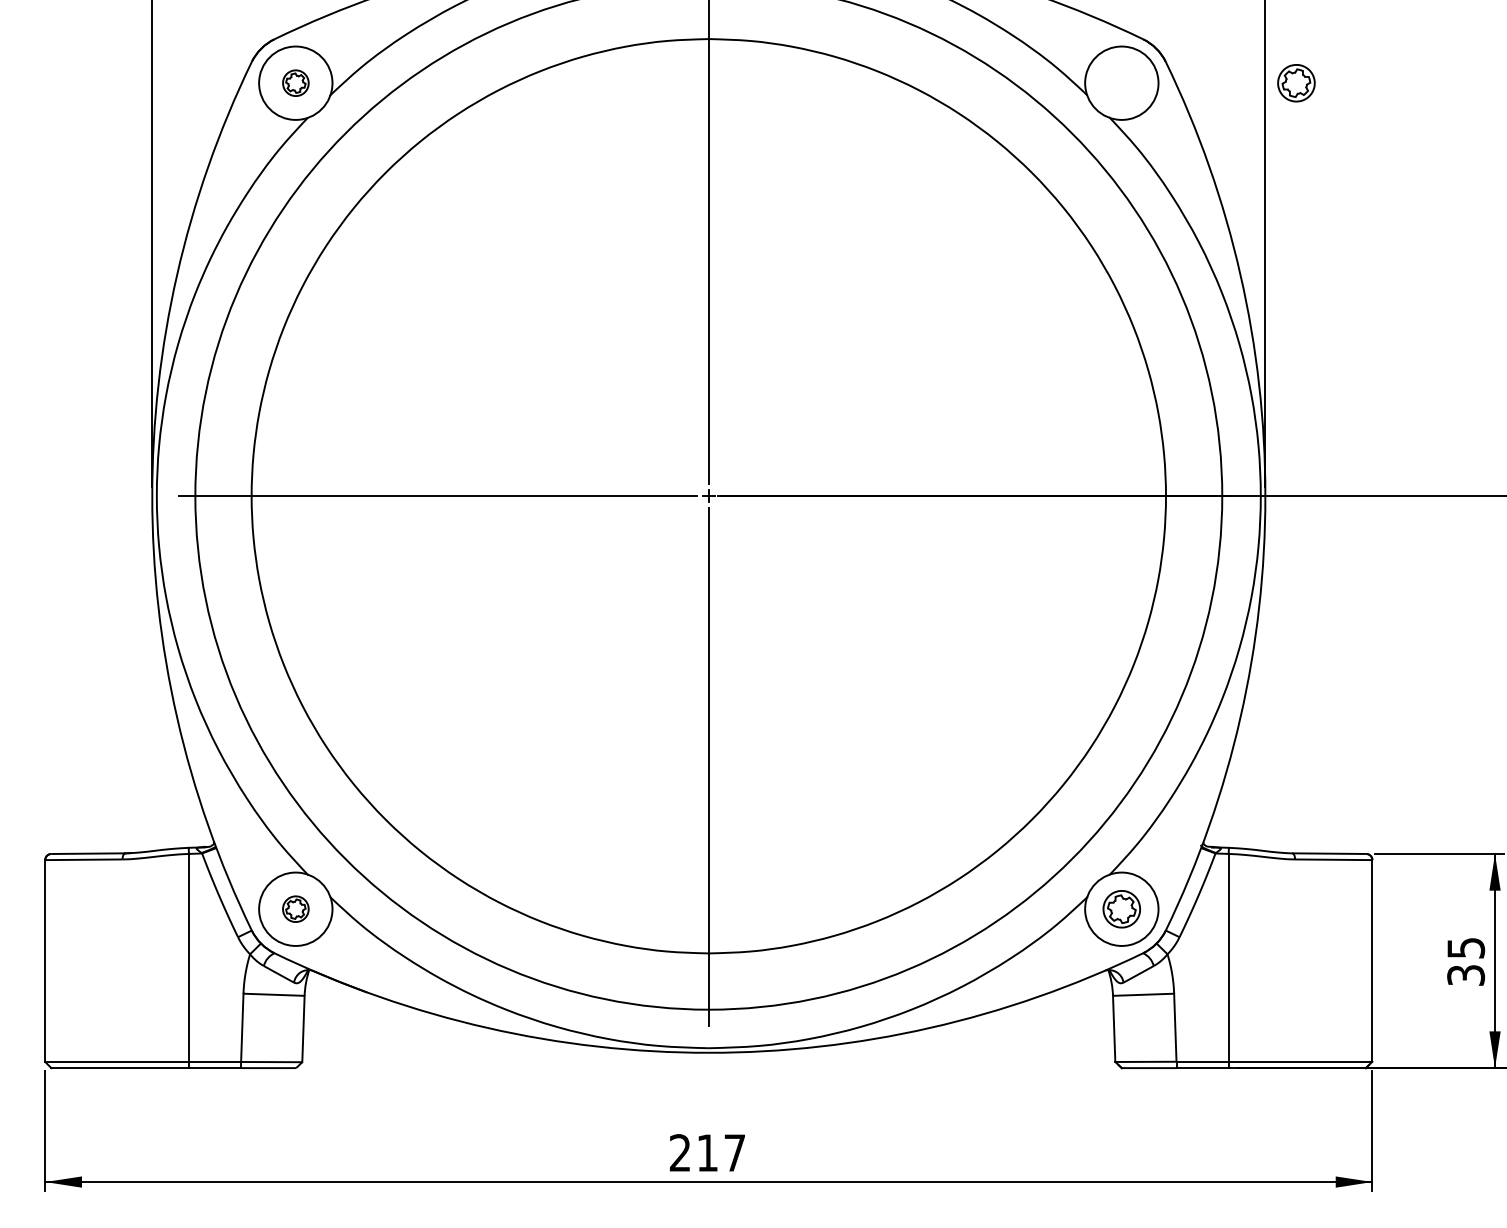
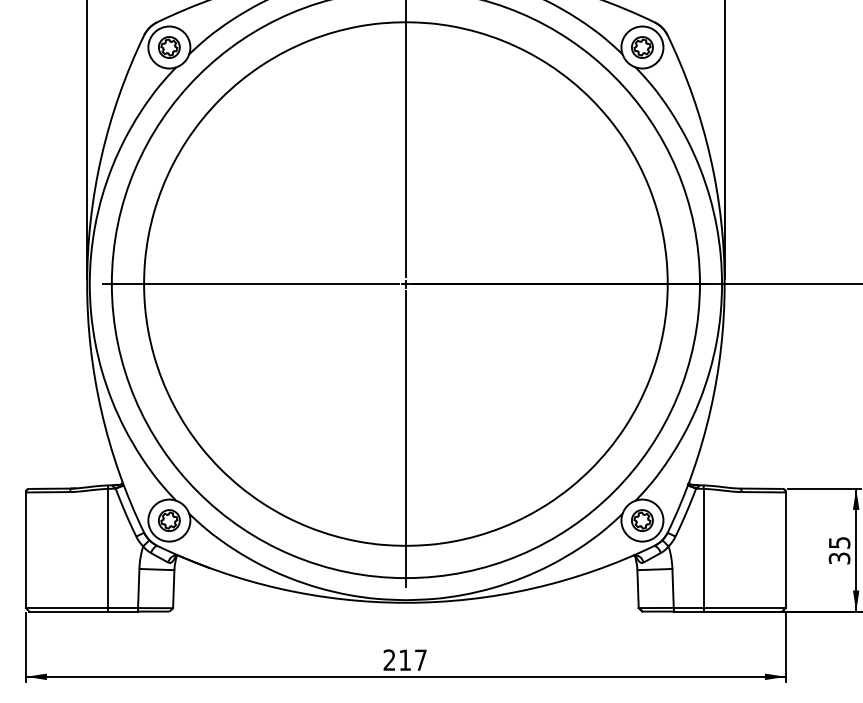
part: (296, 83) -> (169, 47), size x1.43
part: (1296, 83) -> (642, 47), moved
part: (296, 909) -> (169, 520), size x1.43

